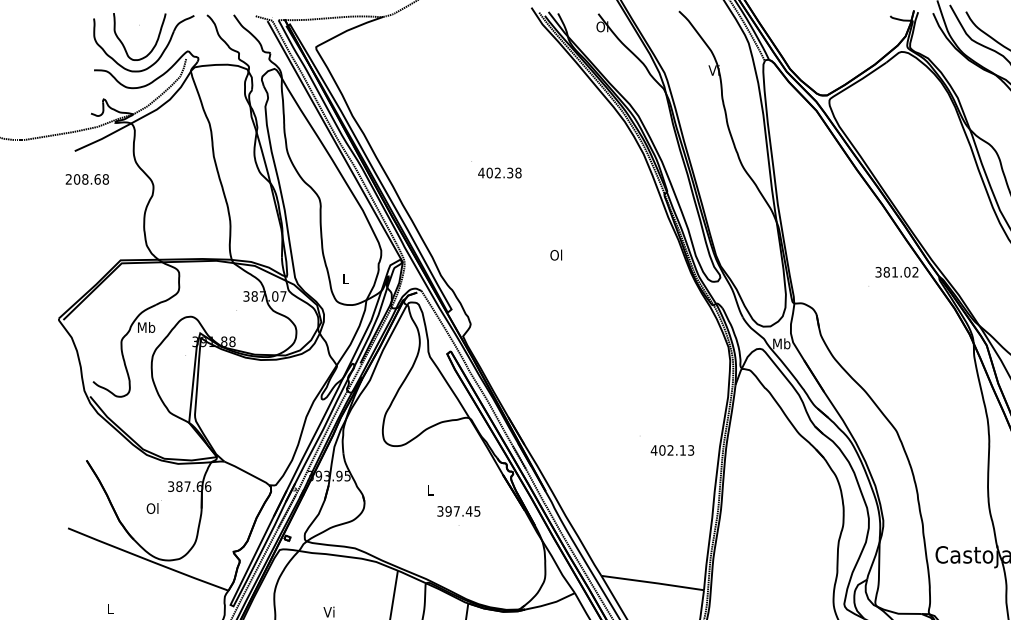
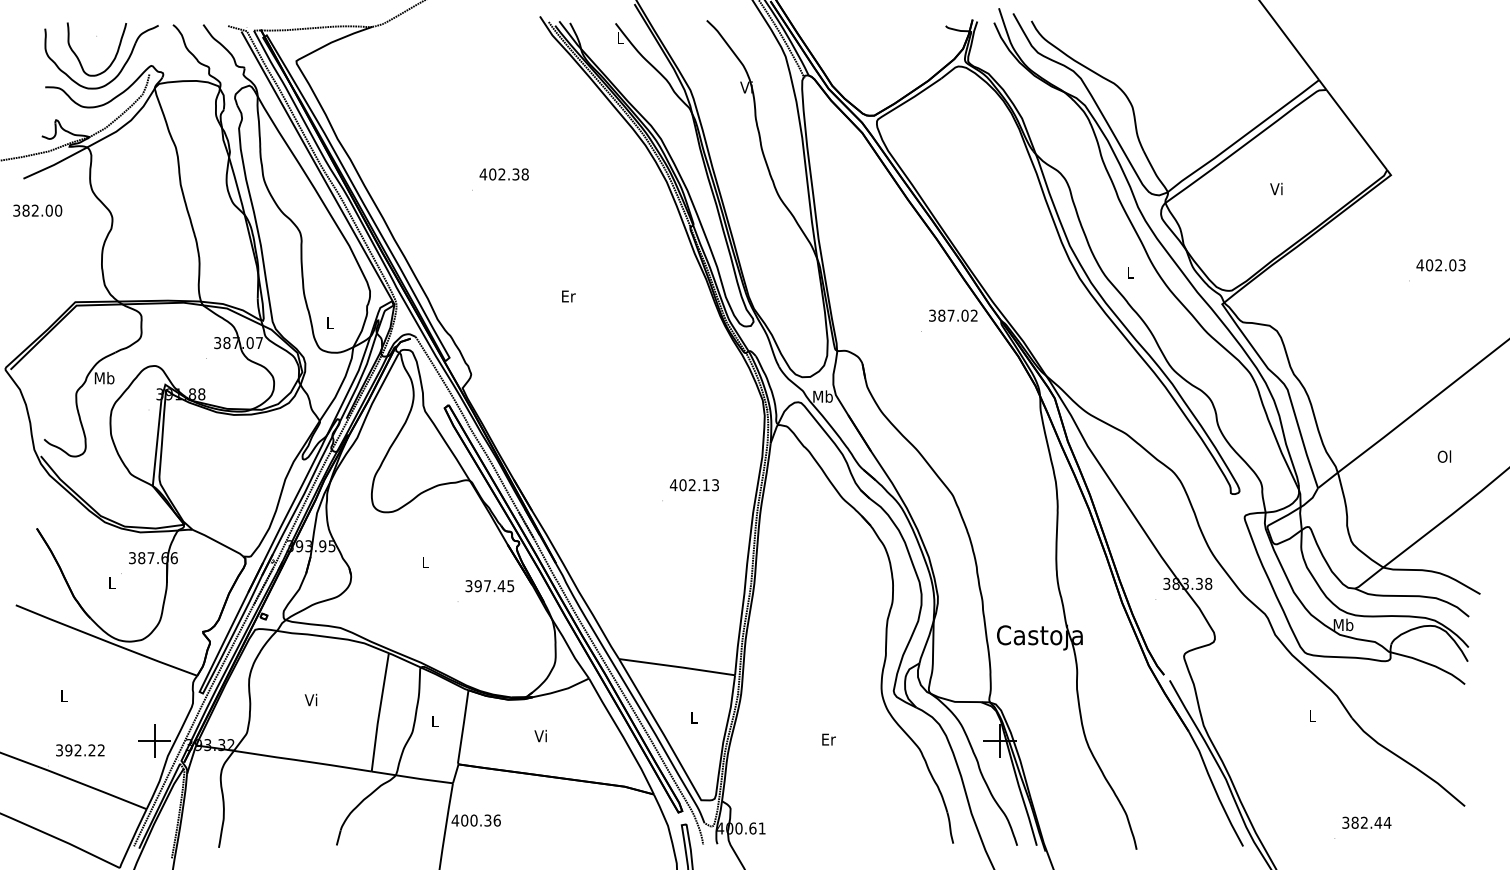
text: (601, 26) -> (619, 37), Ol -> L
text: (499, 173) -> (503, 174), moved
text: (87, 179) -> (37, 210), 208.68 -> 382.00
text: (556, 255) -> (568, 296), Ol -> Er
text: (894, 272) -> (950, 315), 381.02 -> 387.02
text: (671, 450) -> (693, 485), moved
text: (152, 508) -> (111, 582), Ol -> L
text: (458, 511) -> (489, 586), moved

